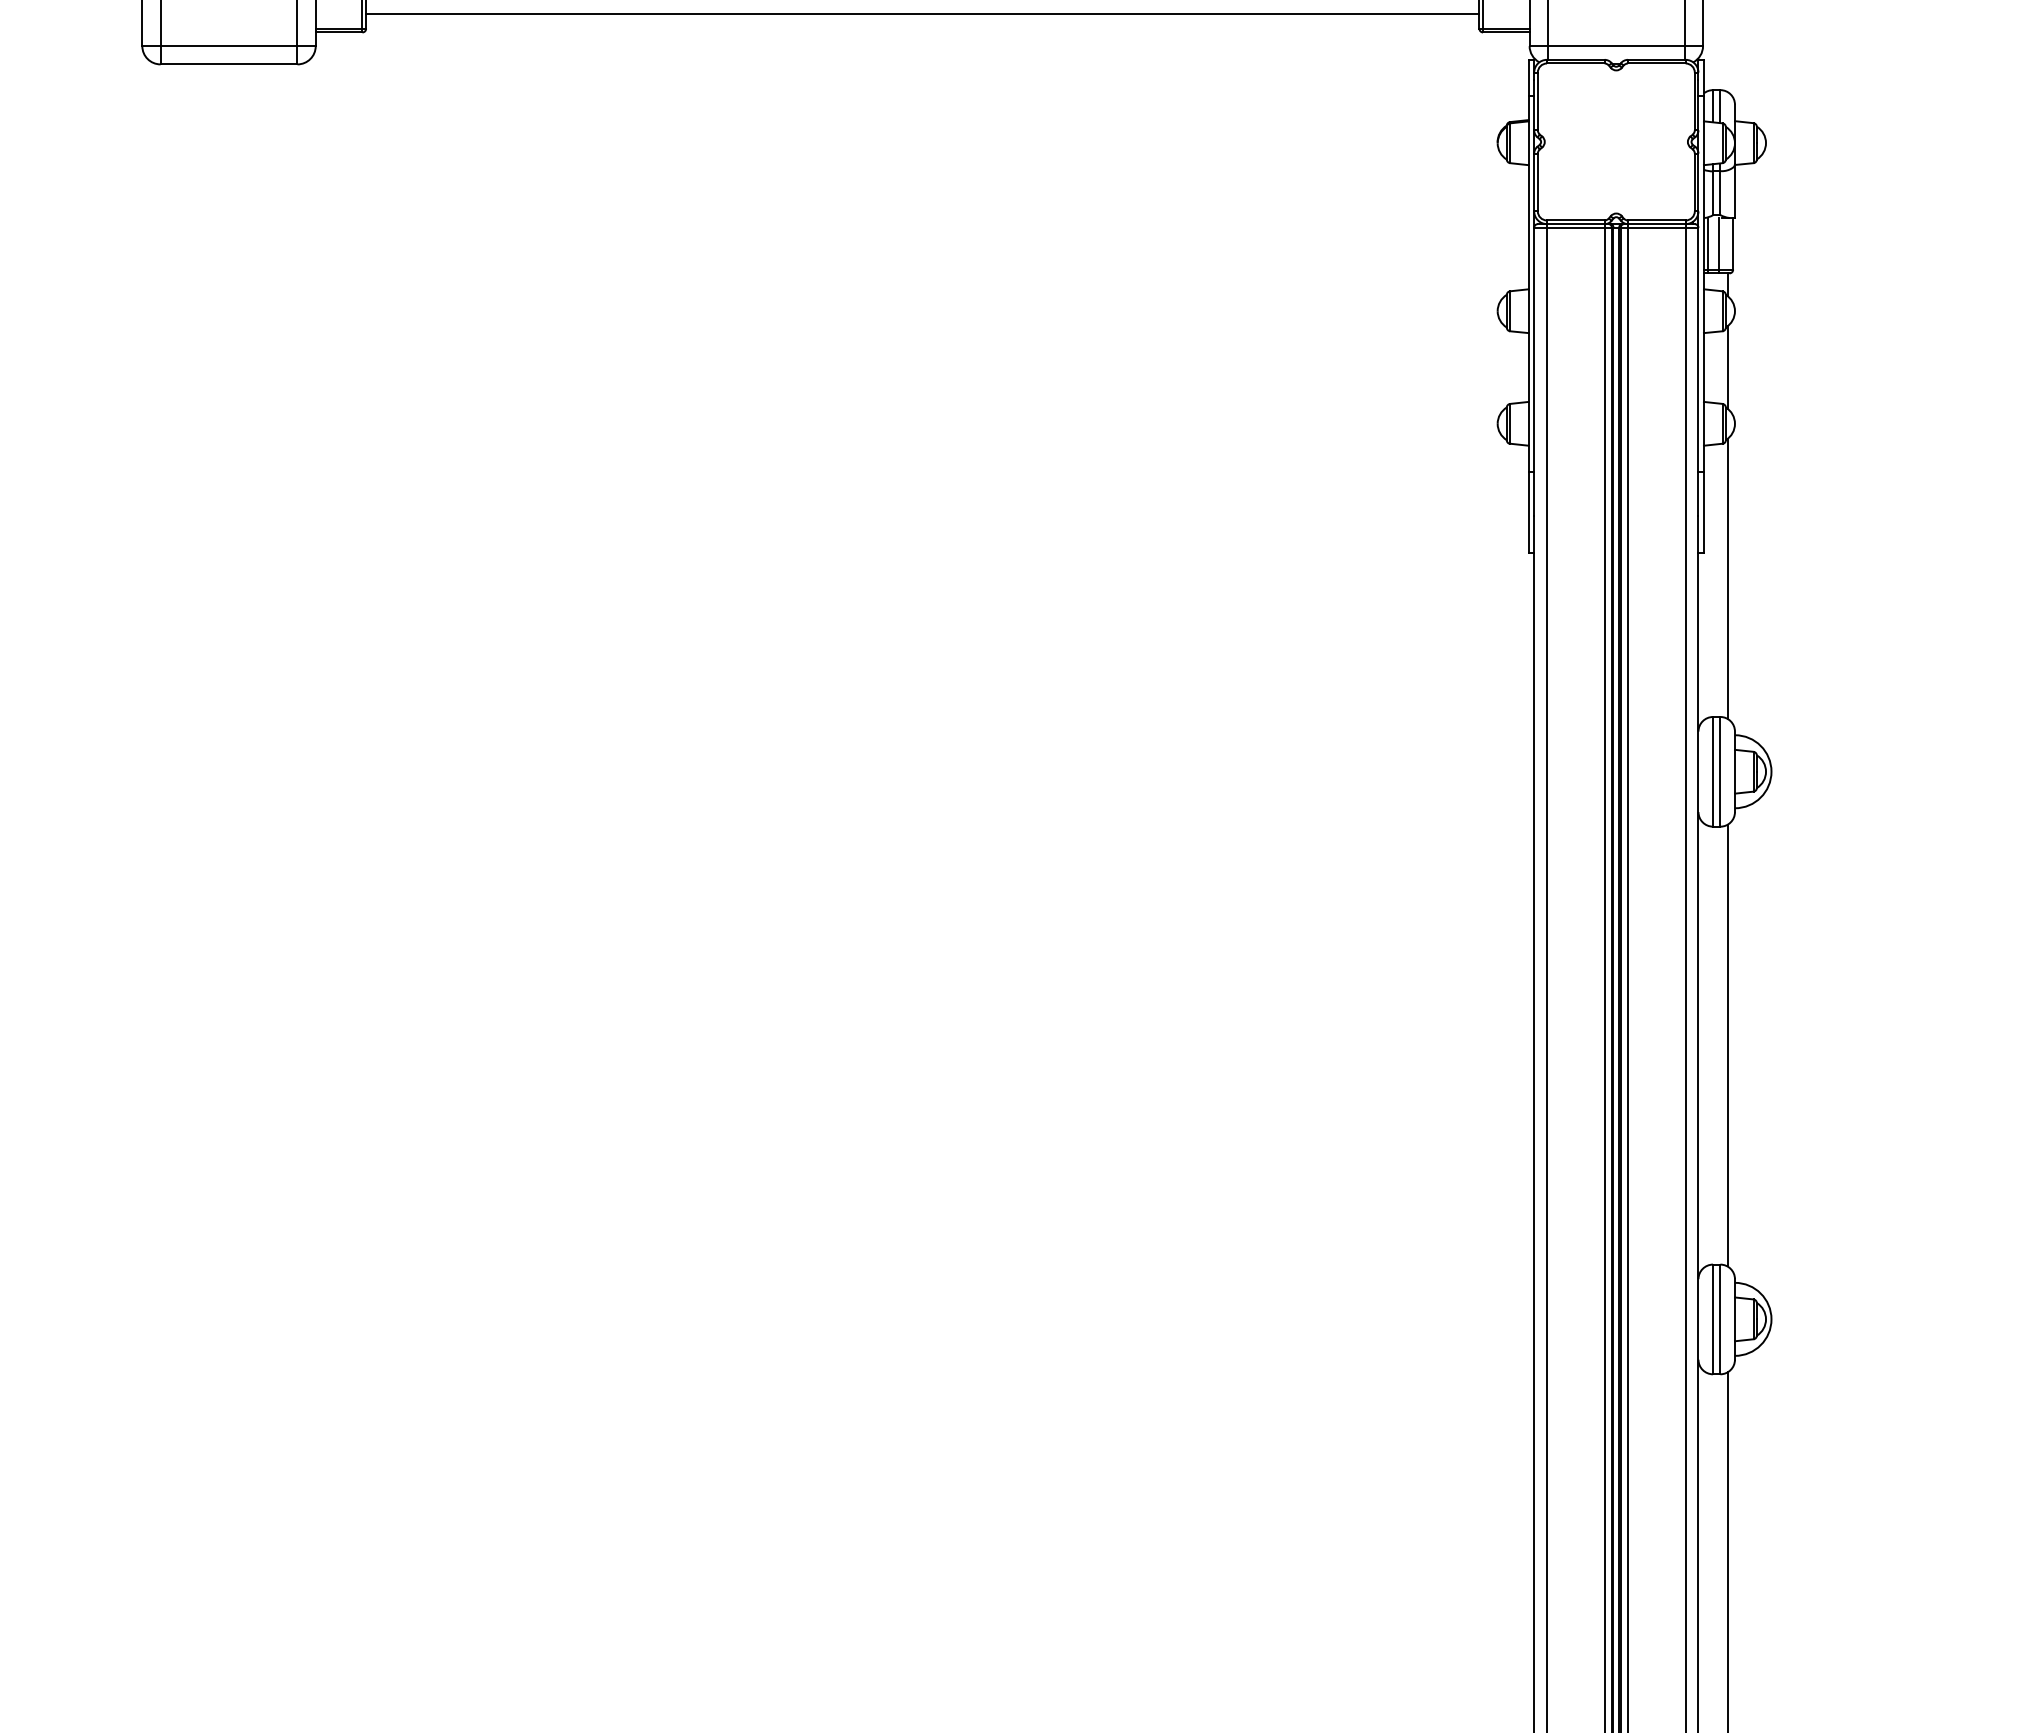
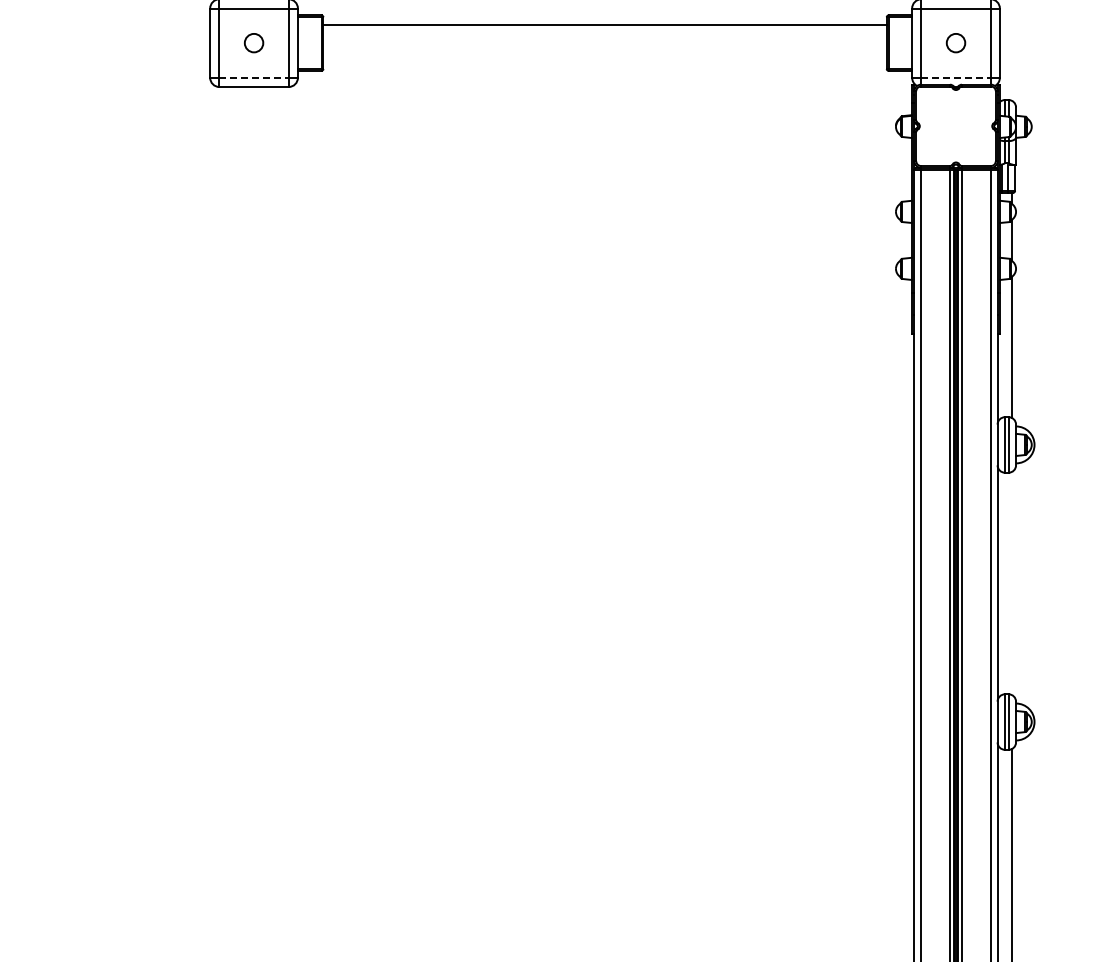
line: (921, 13) -> (604, 61), removed
line: (229, 45) -> (254, 77), solid -> dashed
line: (1617, 45) -> (956, 77), solid -> dashed
line: (1727, 1045) -> (1012, 583), removed

